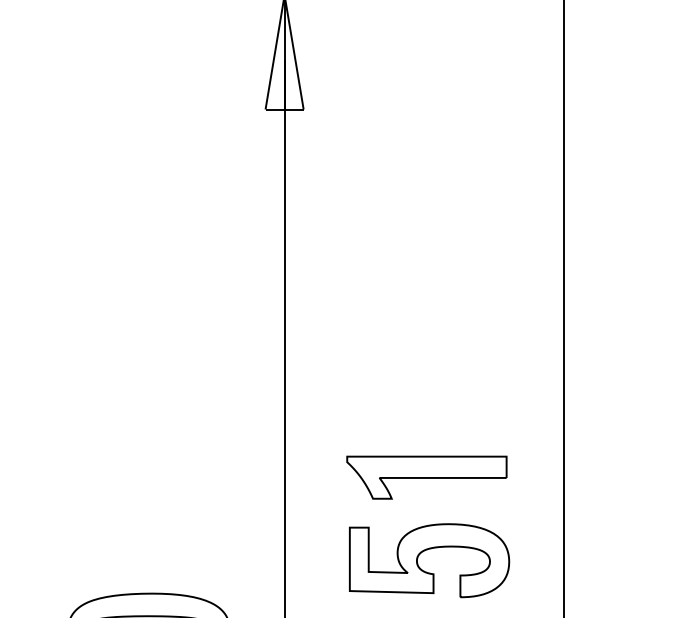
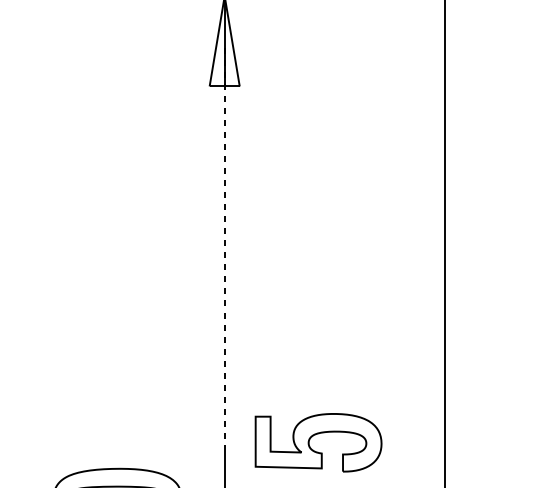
line: (284, 312) -> (224, 246), solid -> dashed
part: (426, 477) -> (336, 377), removed
part: (427, 550) -> (317, 434), moved

